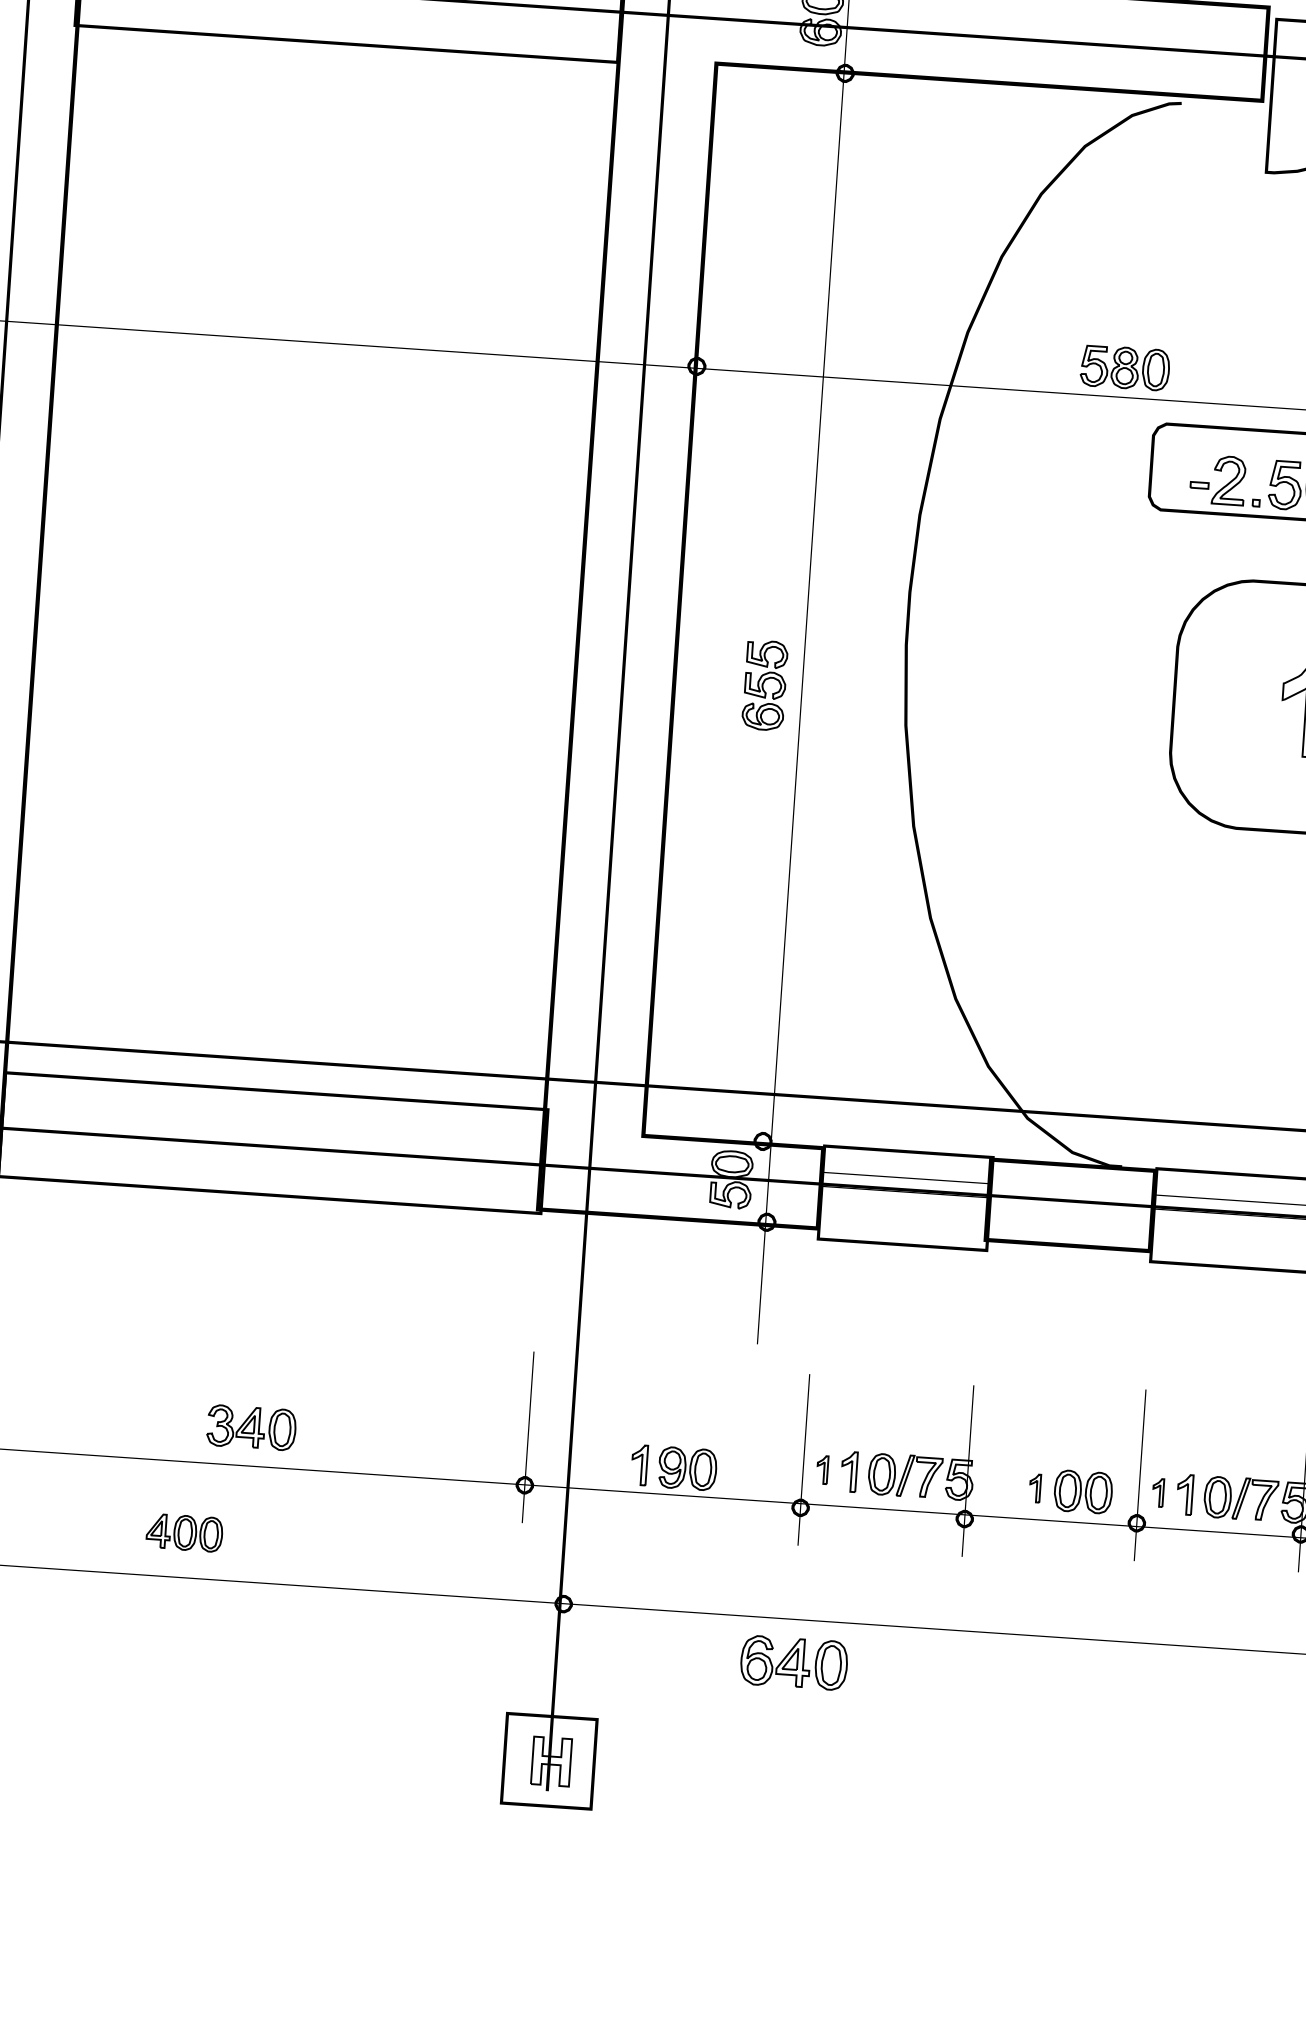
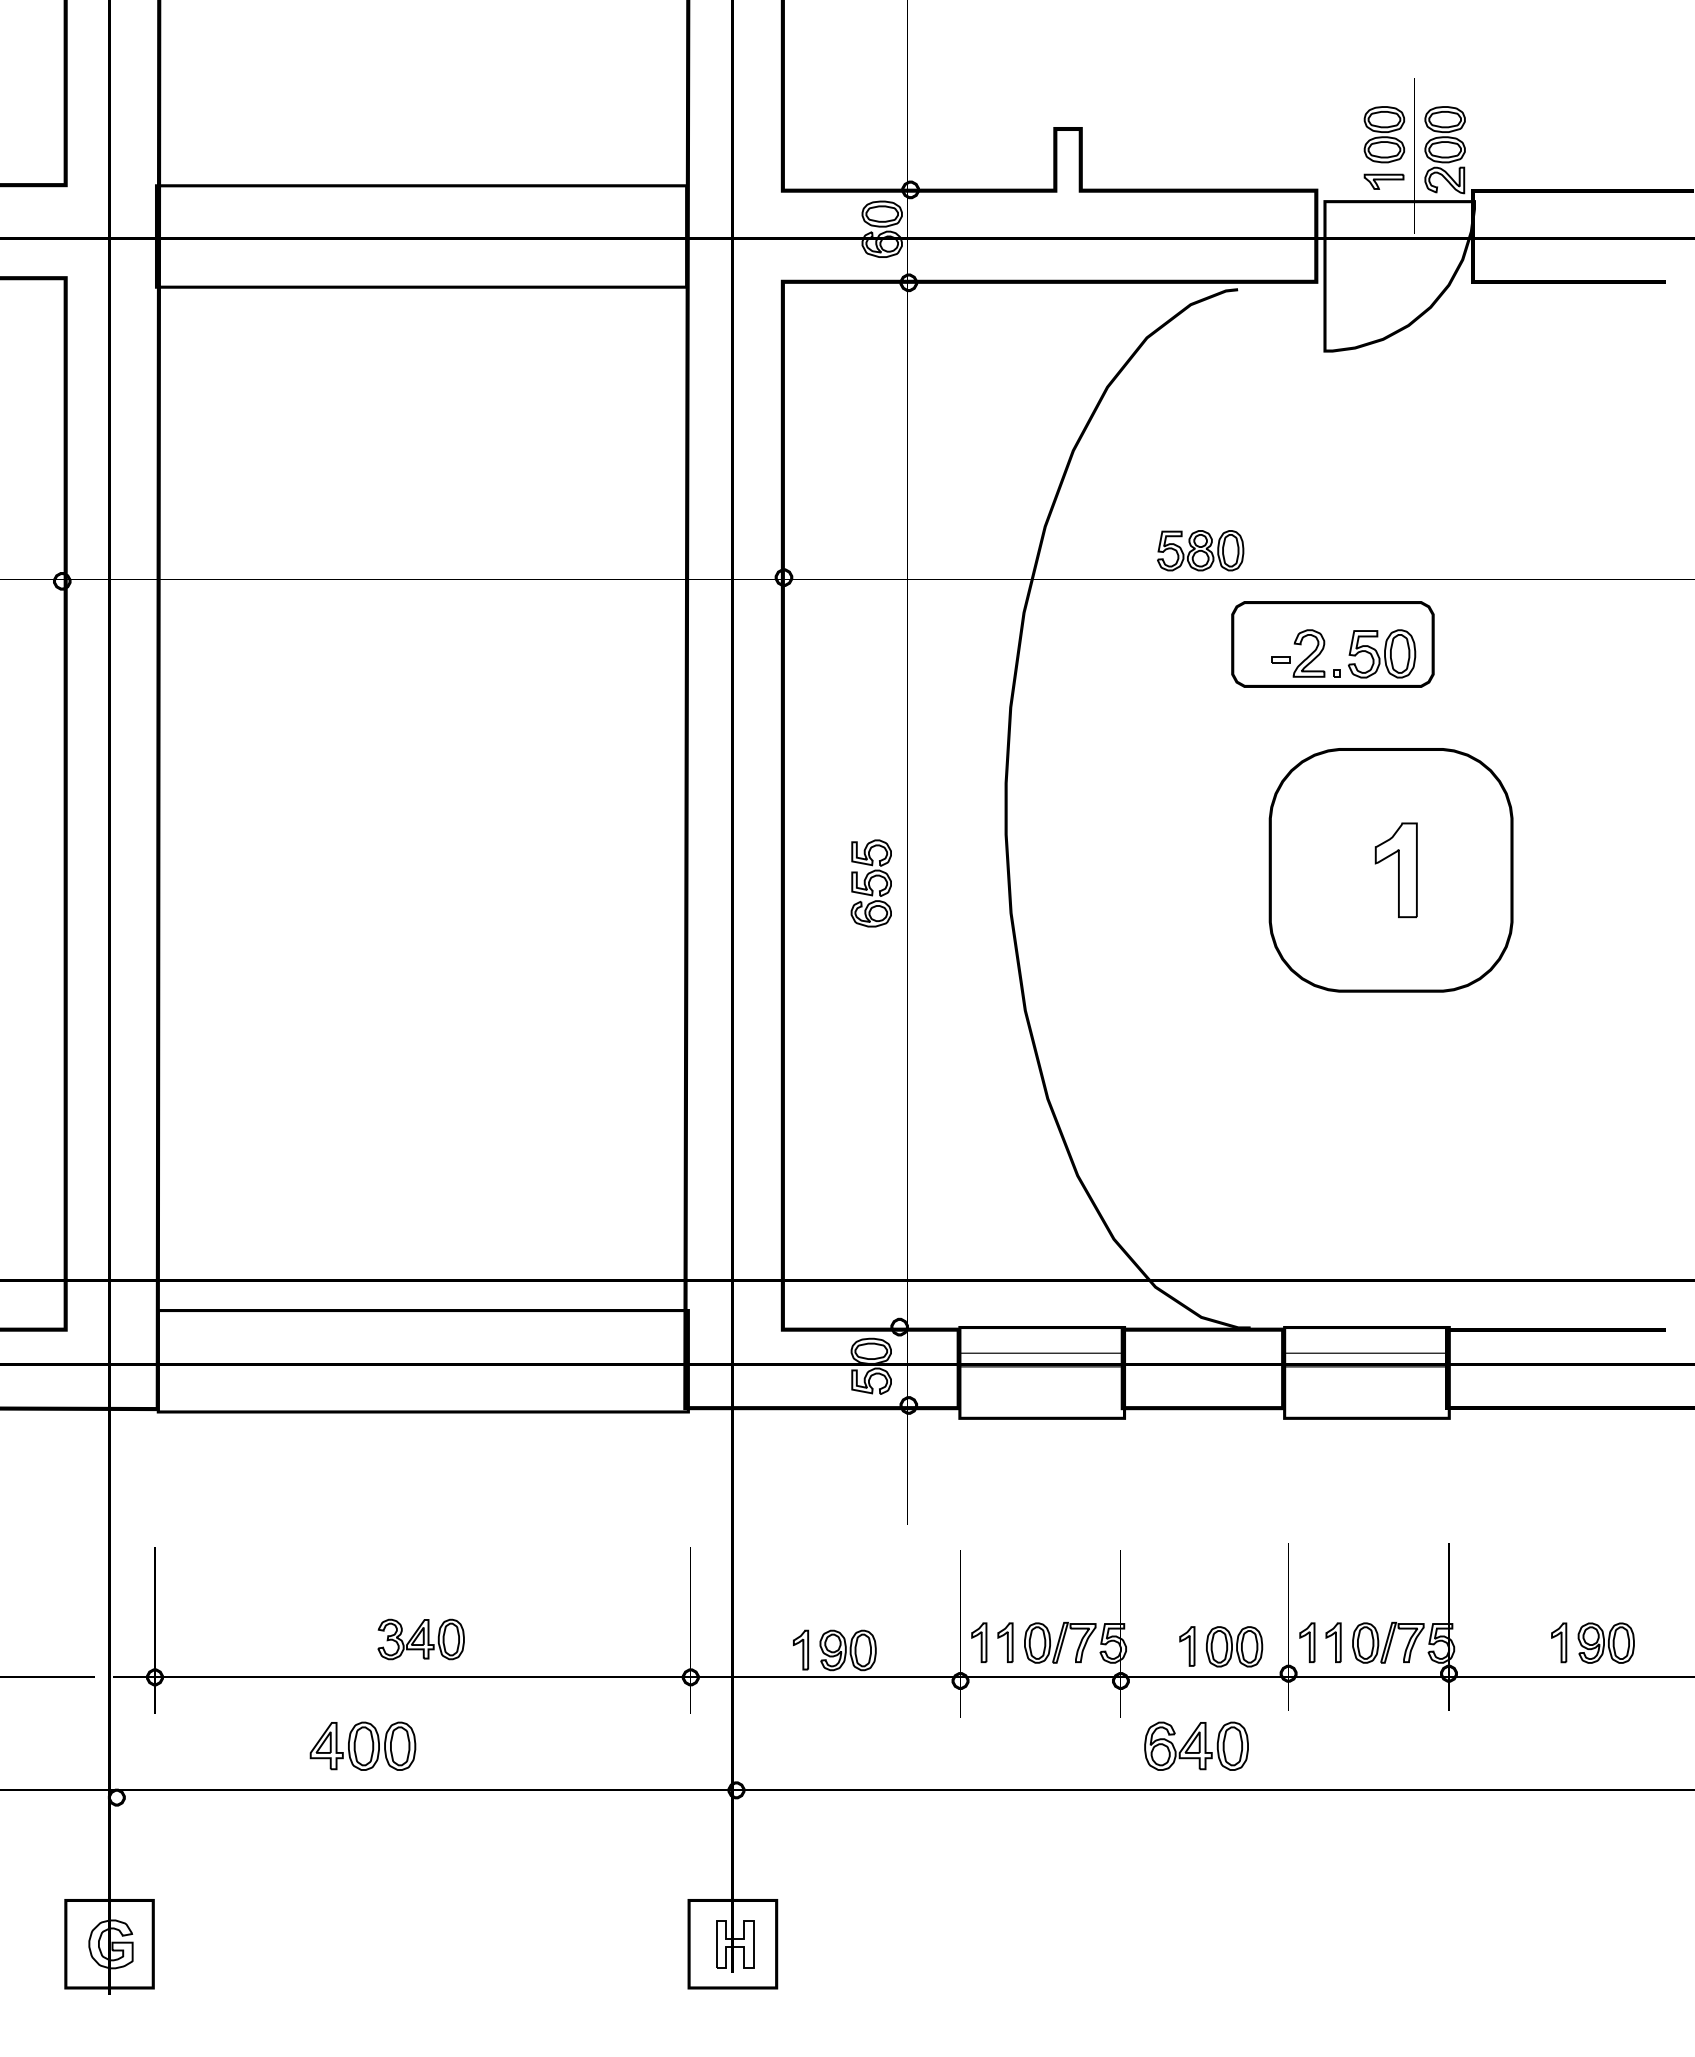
part: (822, 1469) -> (979, 1642), size x1.43
part: (1035, 1488) -> (1187, 1646), size x1.43
part: (1158, 1492) -> (1307, 1642), size x1.43
part: (184, 1532) -> (362, 1745), size x1.43
part: (794, 1662) -> (1196, 1745), moved

